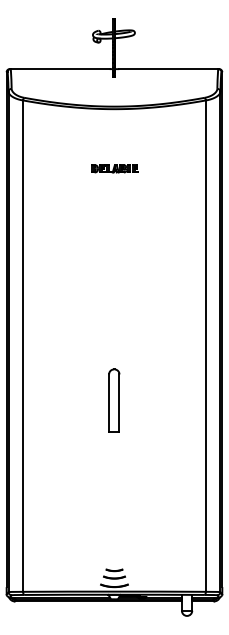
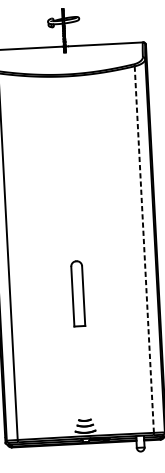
part: (114, 168) -> (69, 120), removed
line: (205, 346) -> (144, 249), solid -> dashed
part: (114, 400) -> (78, 293), size x1.4

